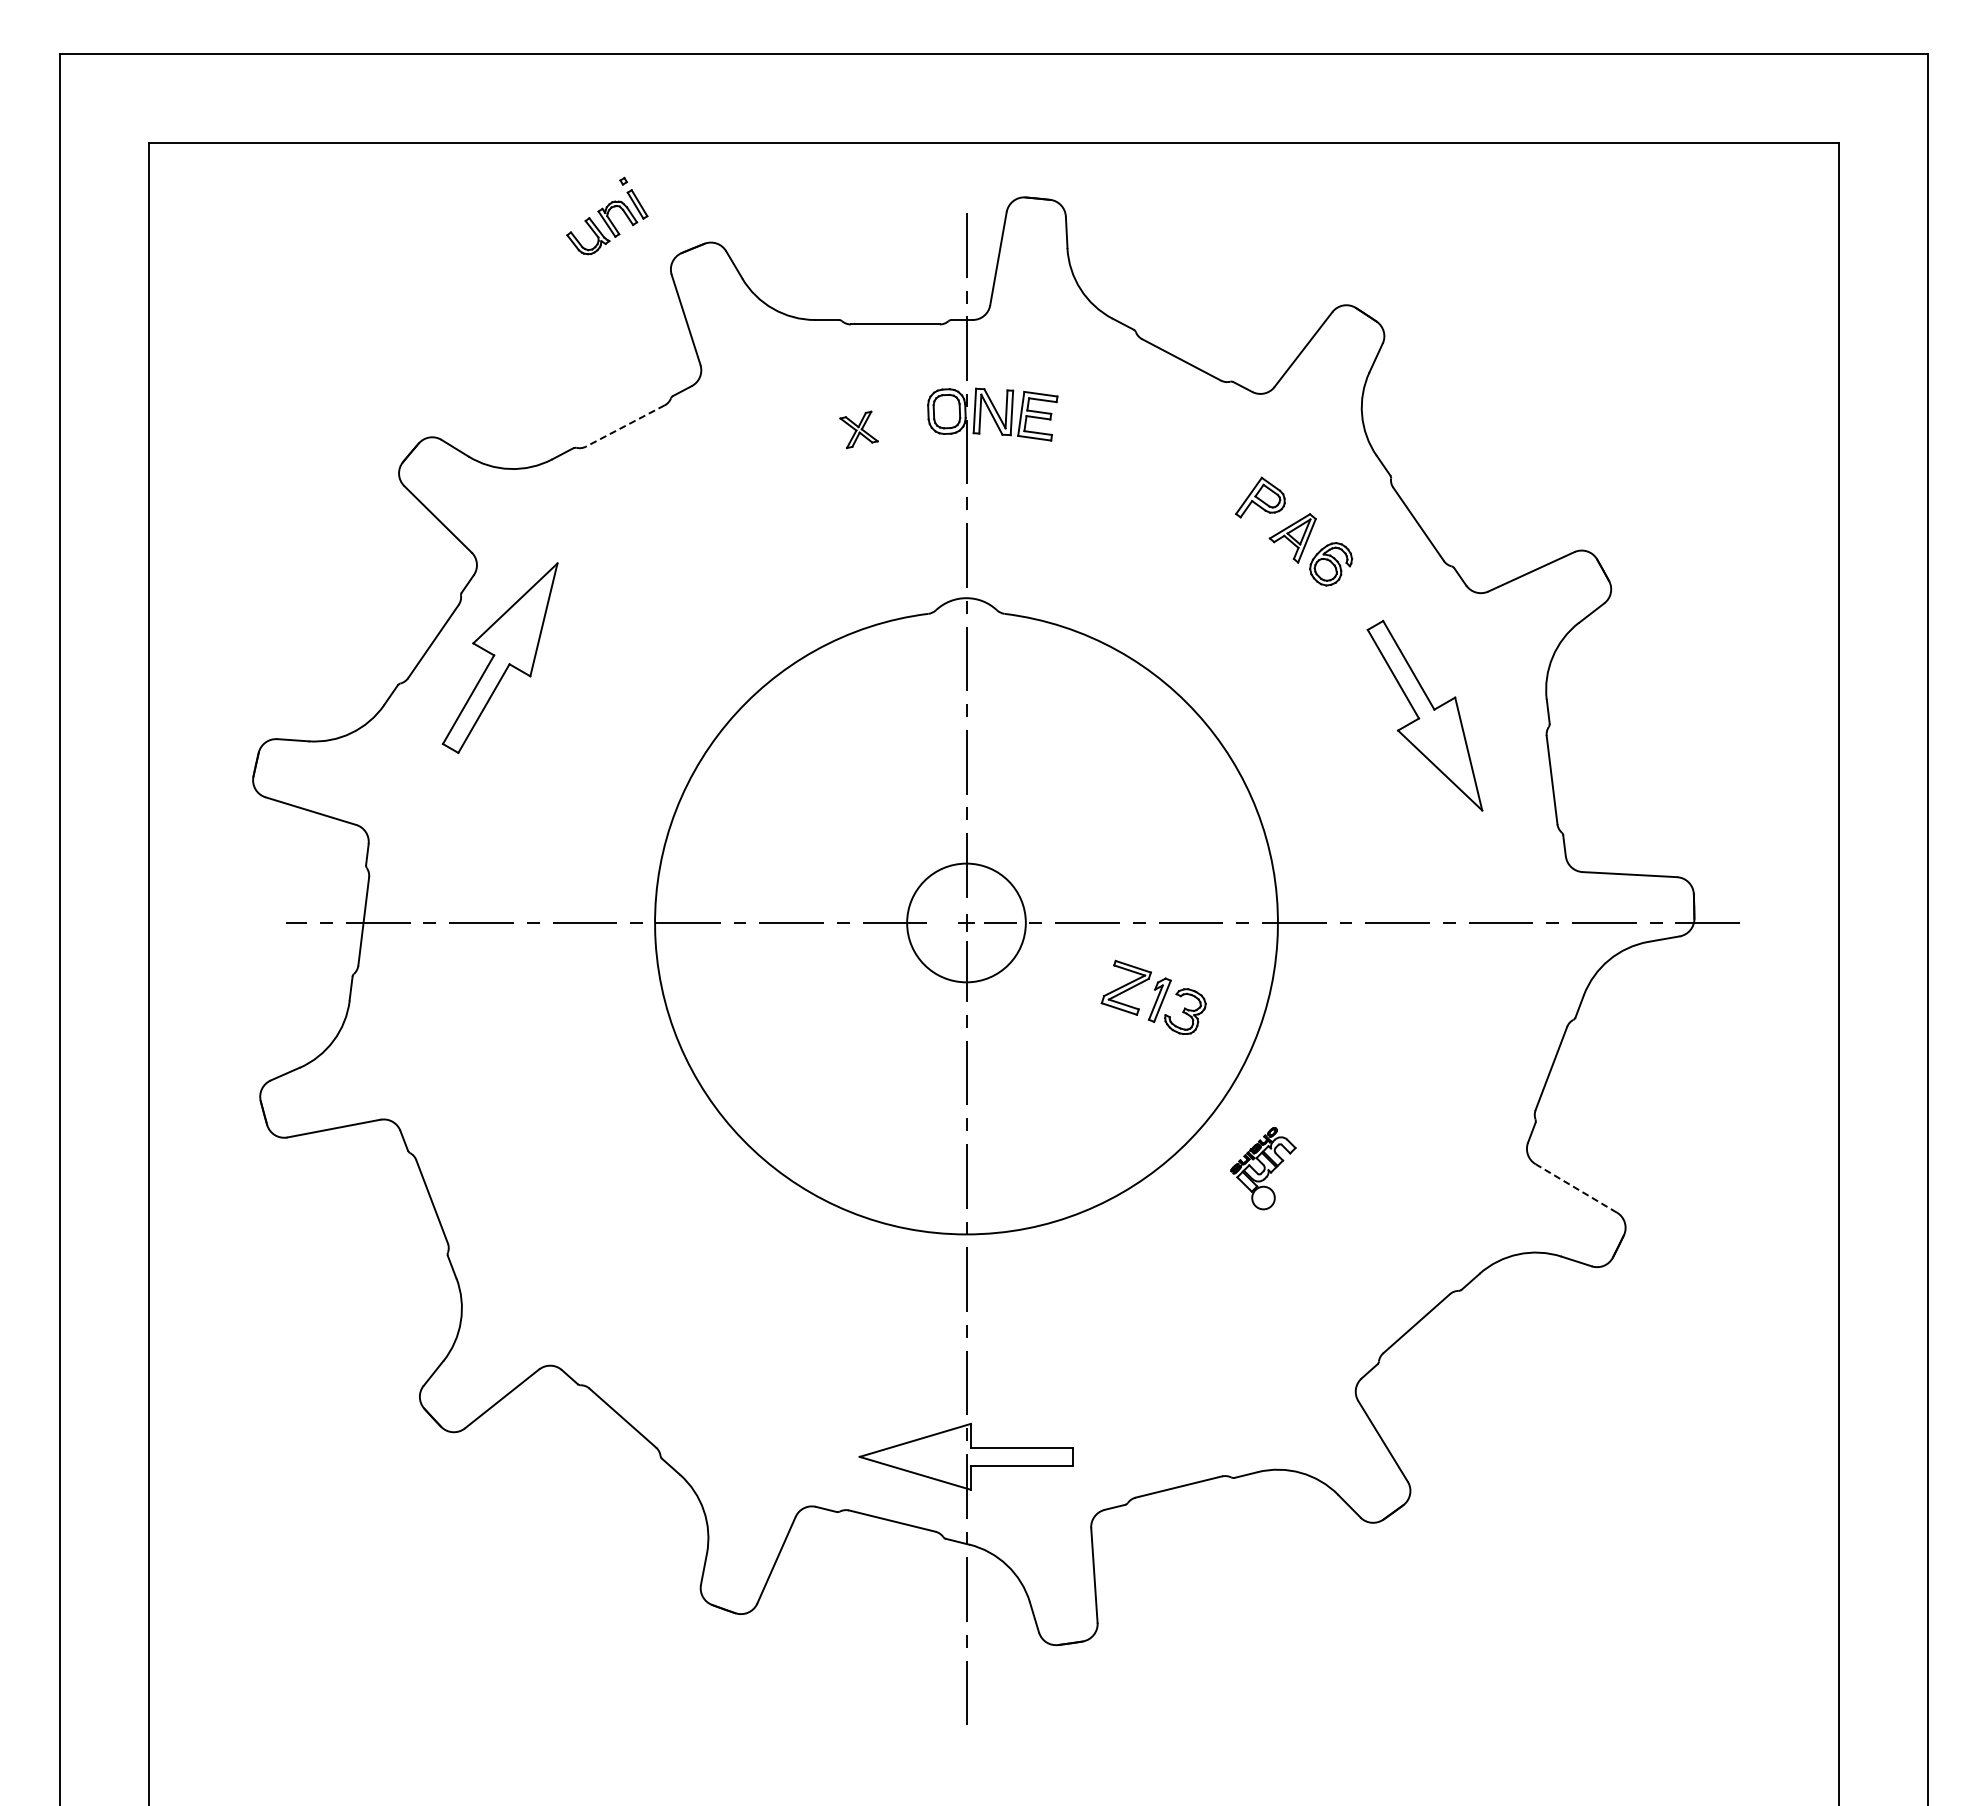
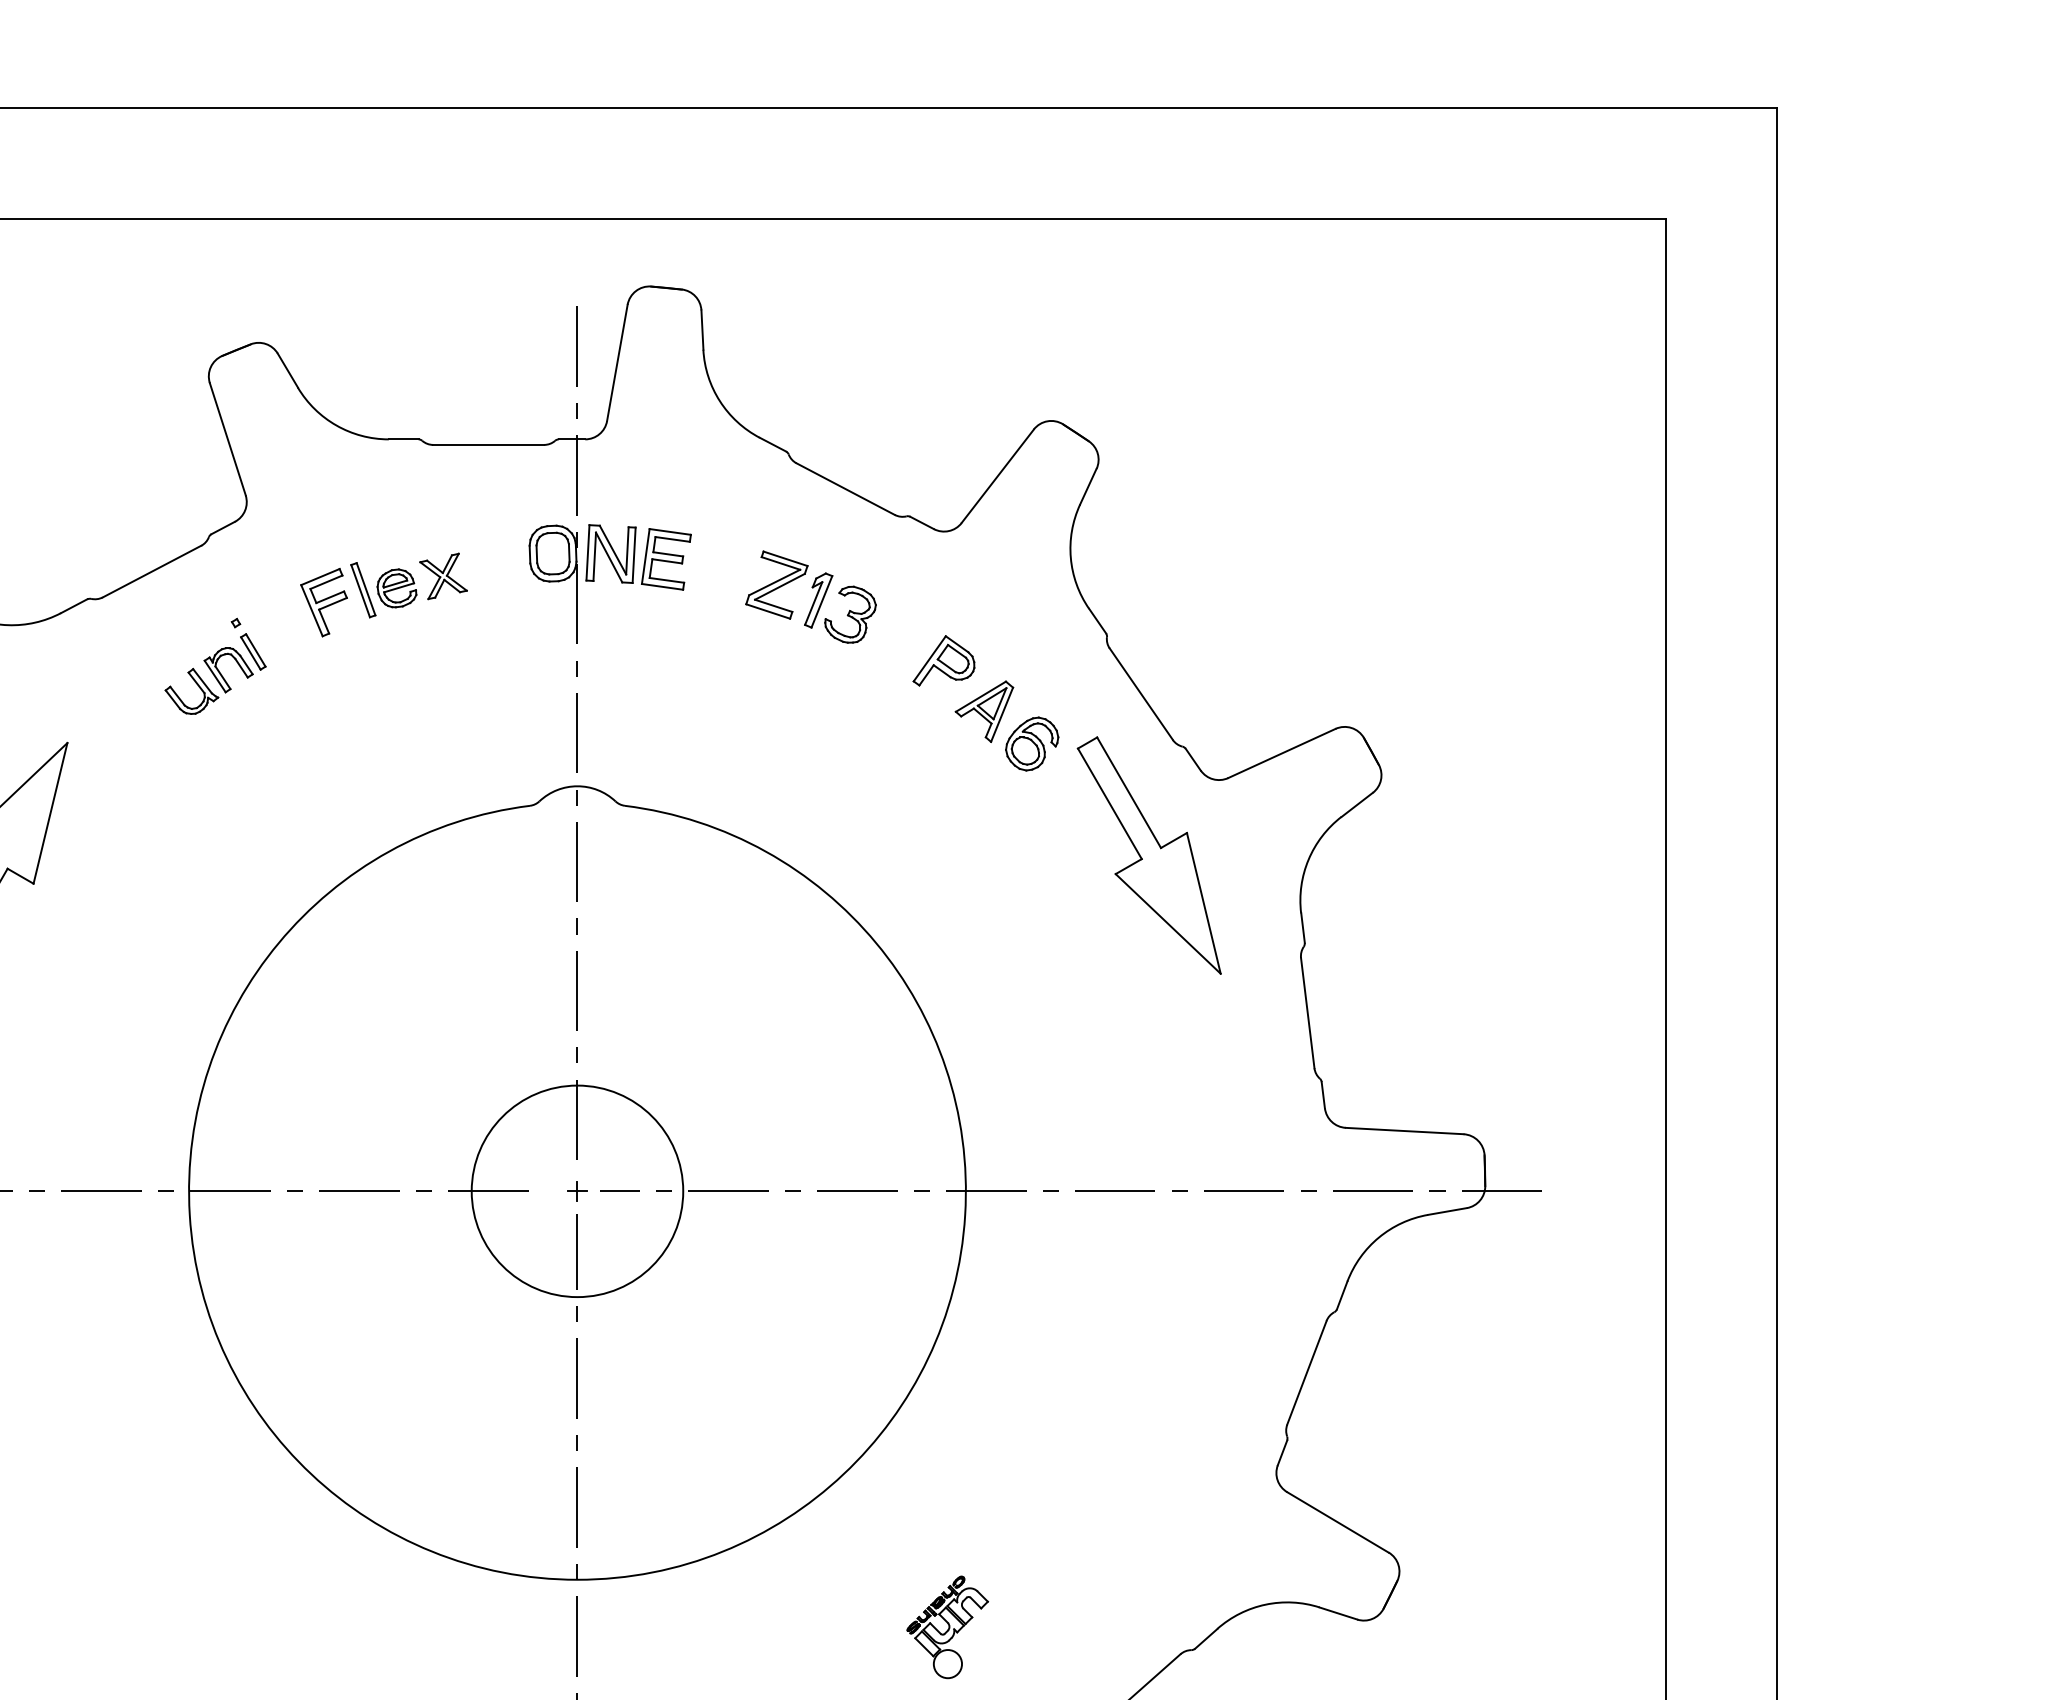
part: (607, 215) -> (215, 665), moved
line: (625, 426) -> (152, 572), dashed -> solid
part: (790, 448) -> (357, 599), added
part: (1424, 715) -> (1148, 855), moved
circle: (966, 922) -> (577, 1190), size x1.43
part: (1153, 996) -> (810, 595), moved
part: (1263, 1168) -> (947, 1627), moved
line: (1575, 1188) -> (1336, 1522), dashed -> solid

